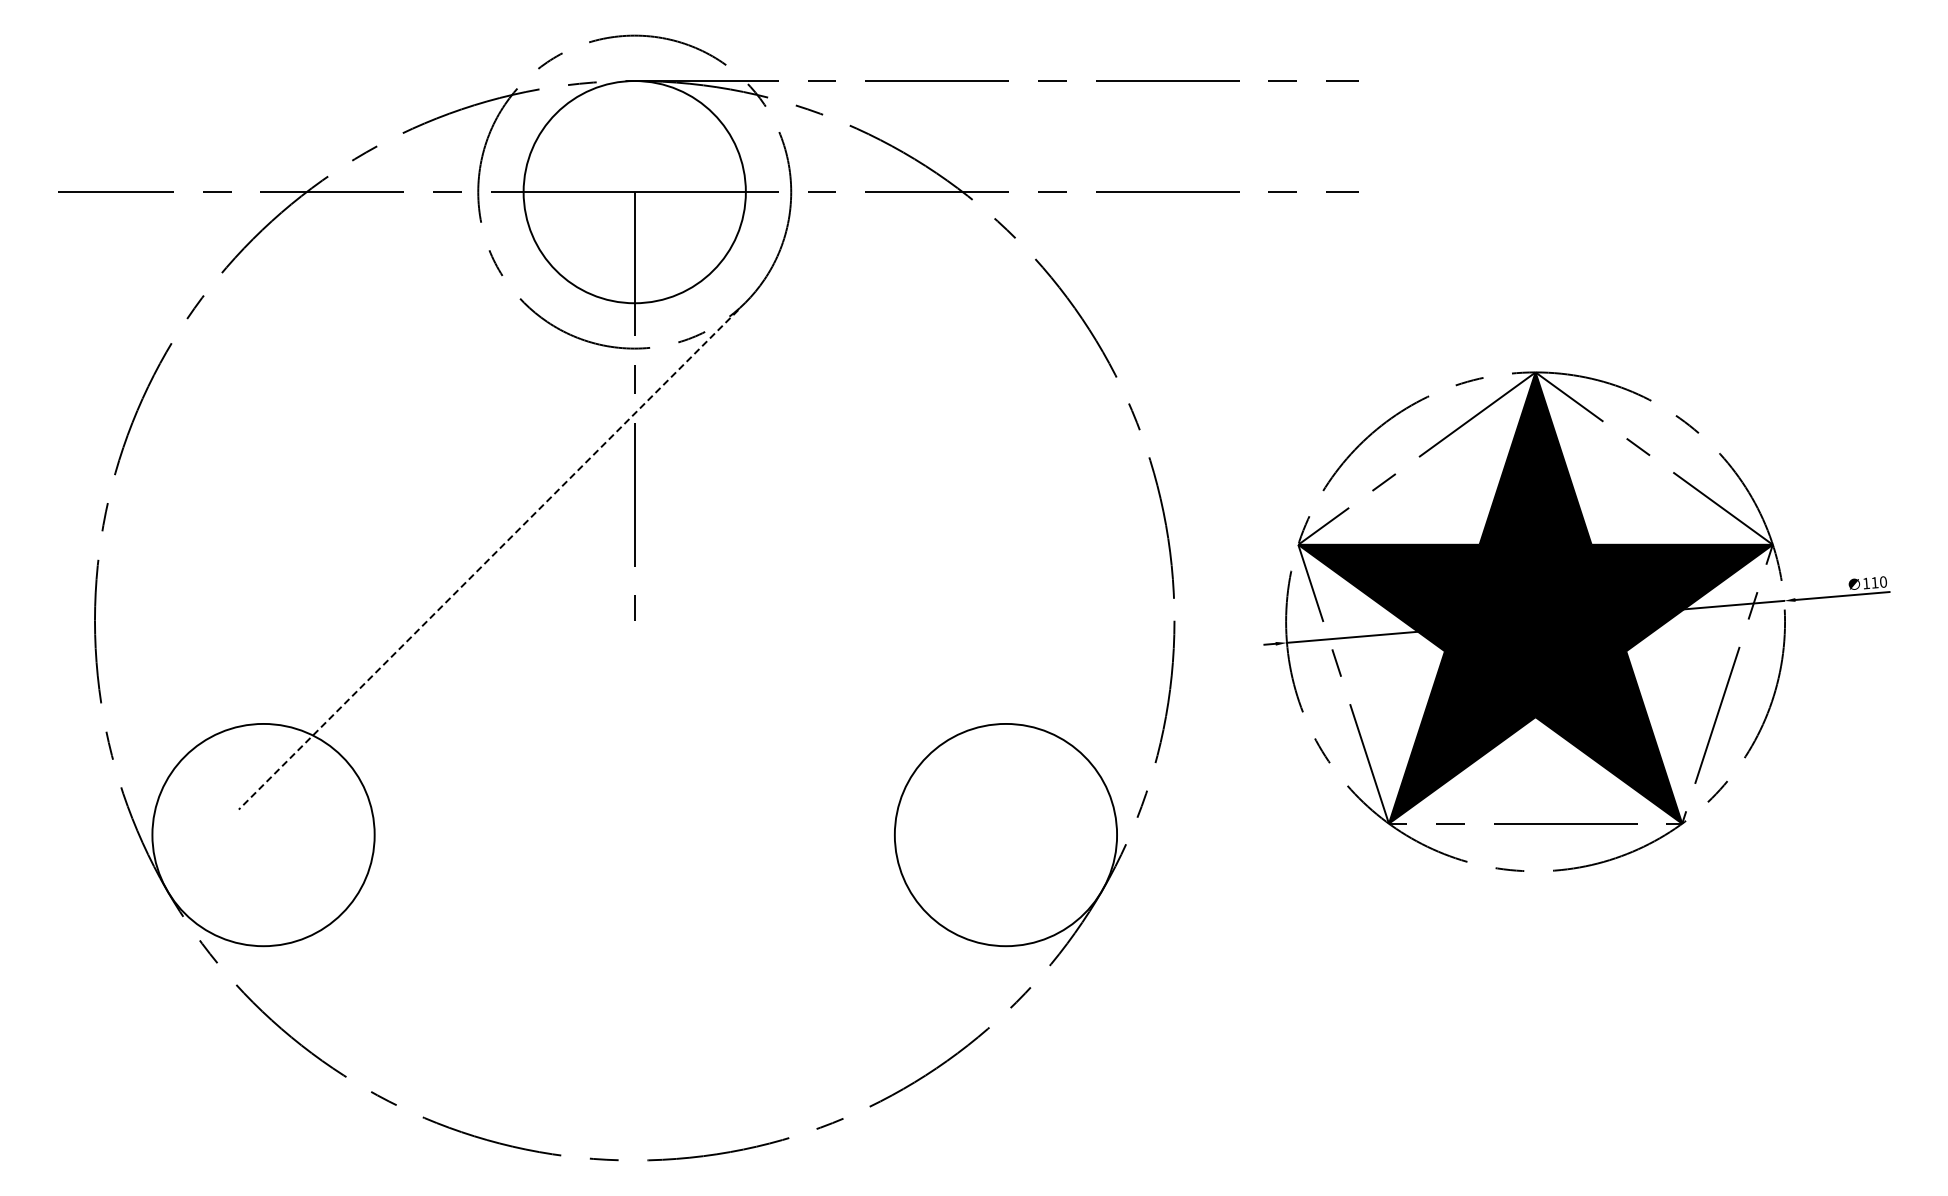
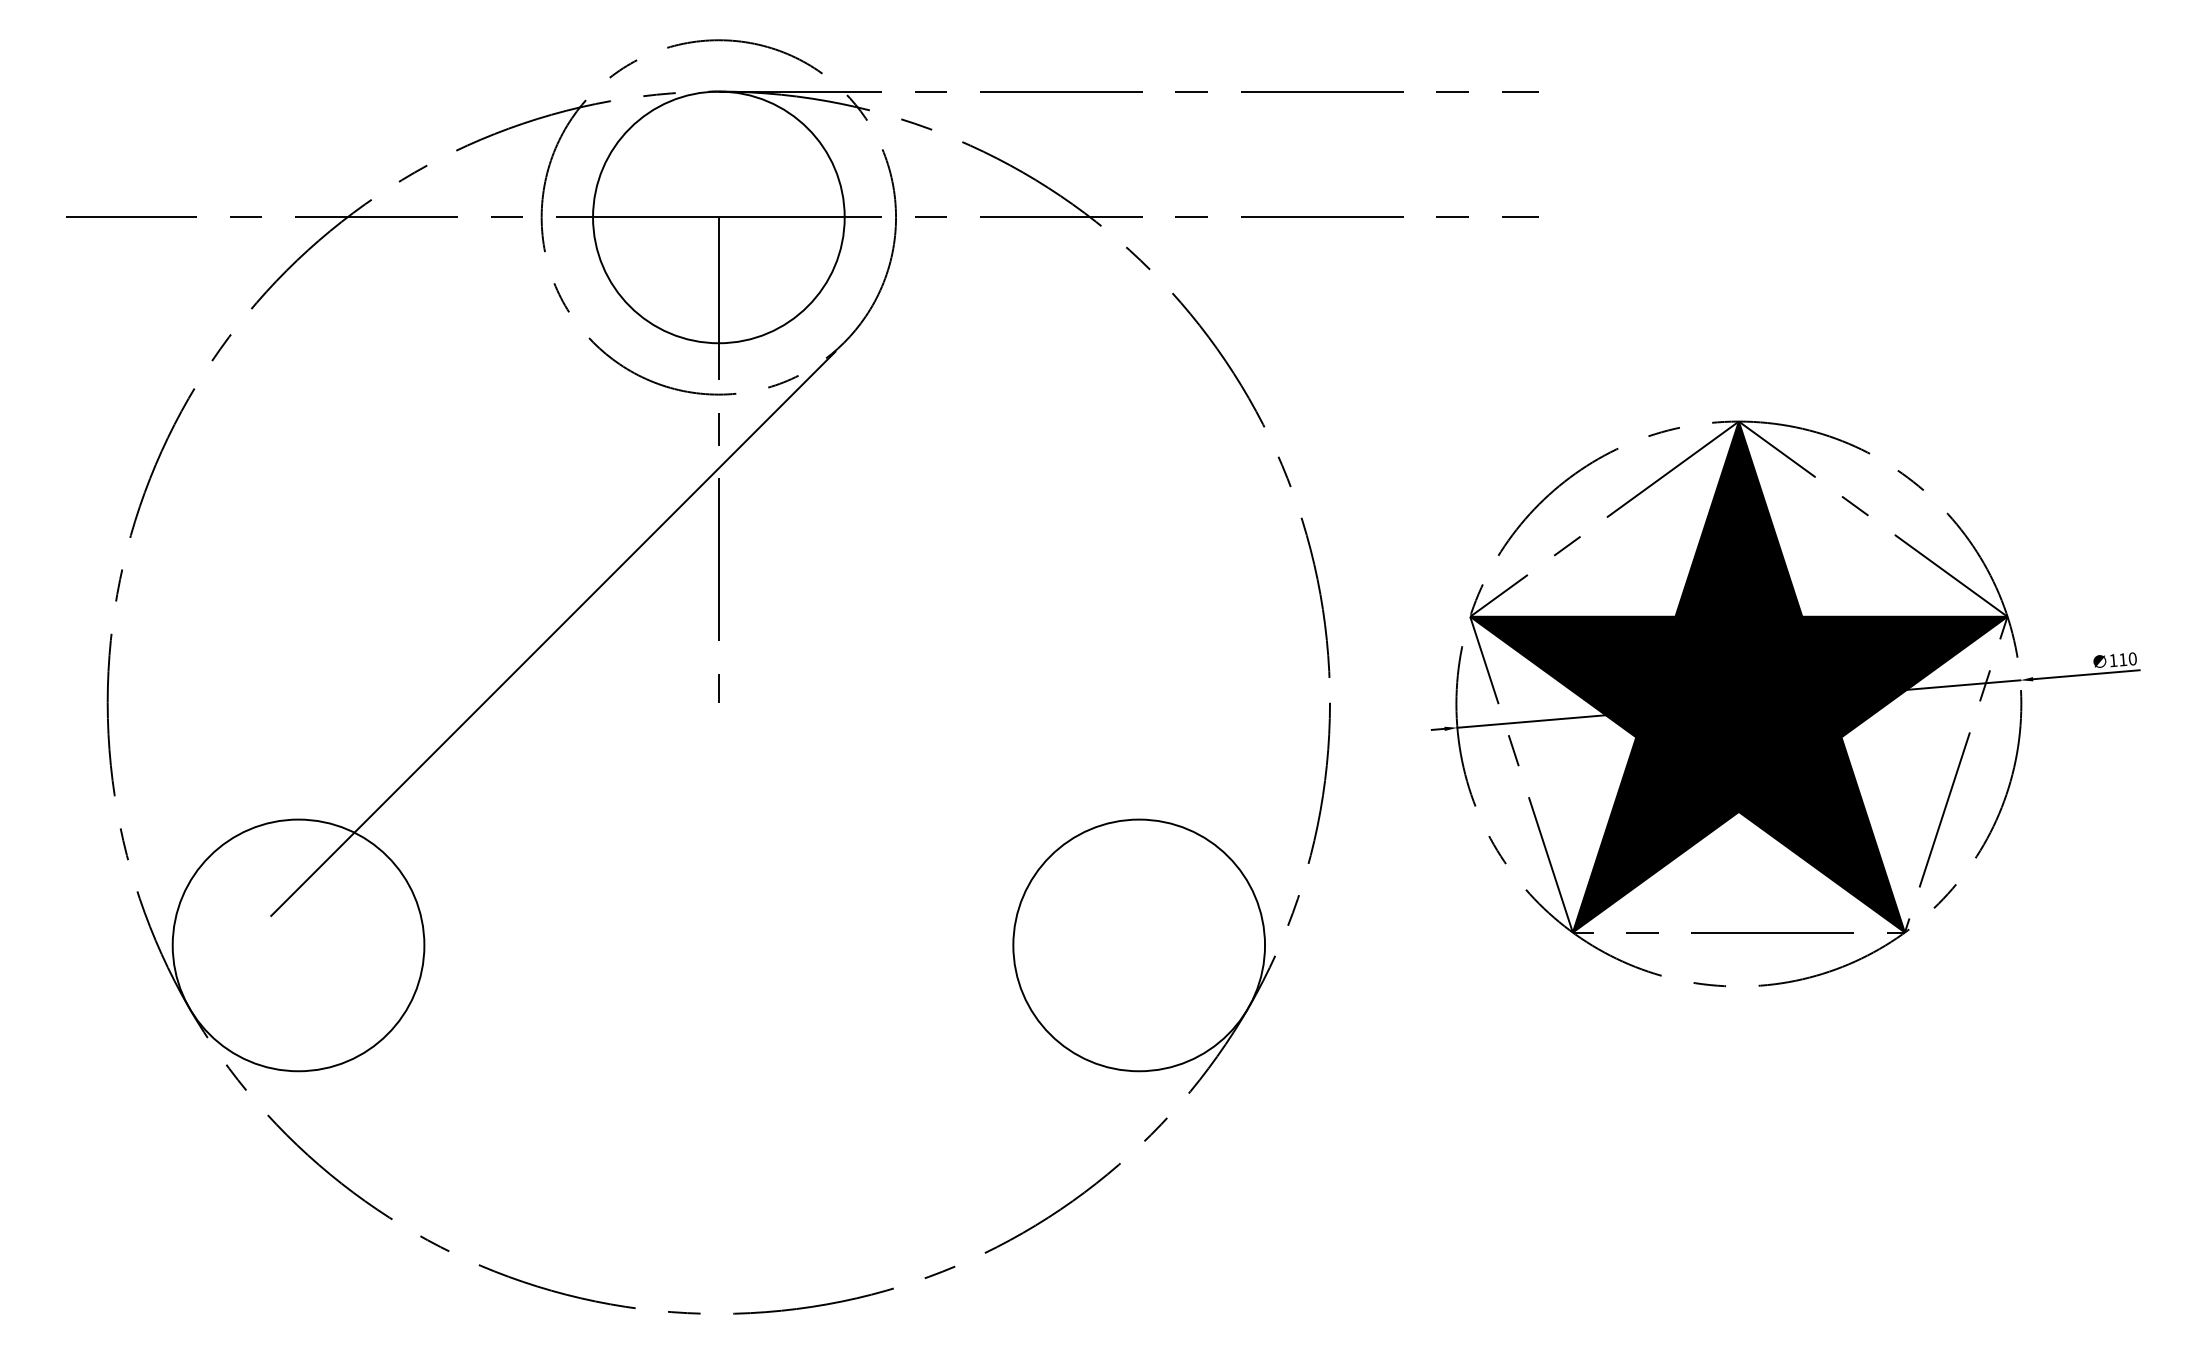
line: (488, 560) -> (553, 634), dashed -> solid

